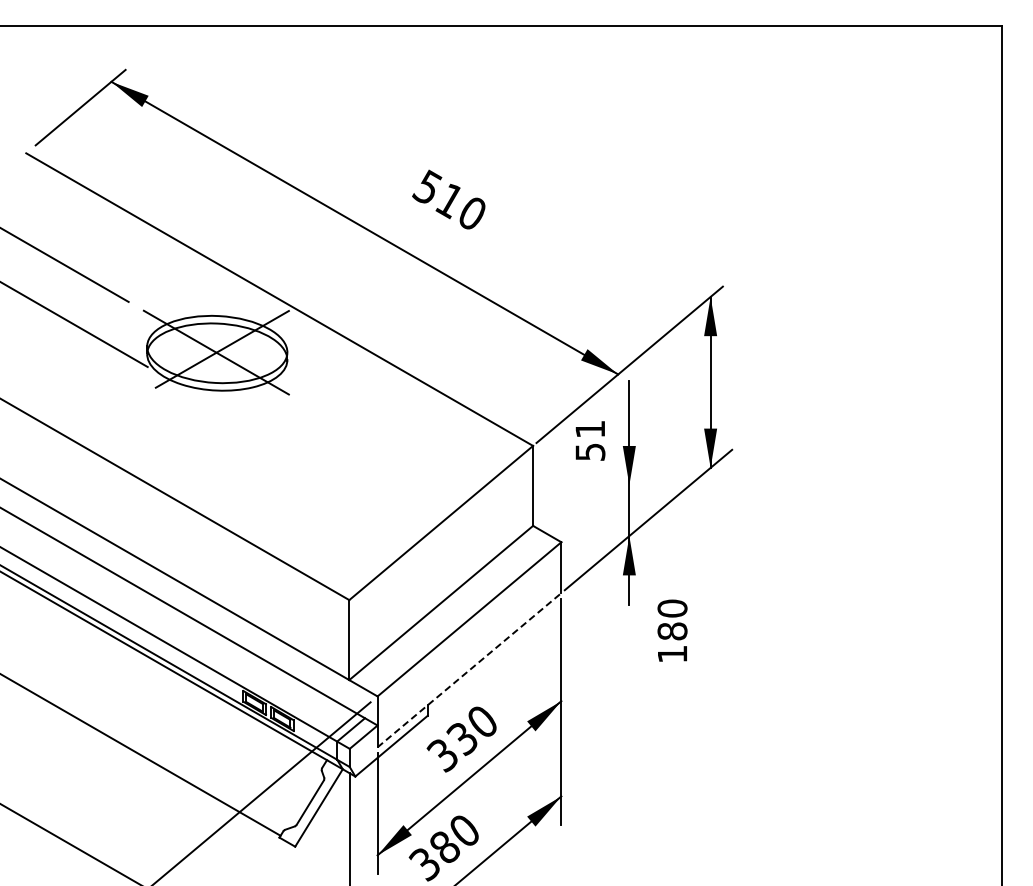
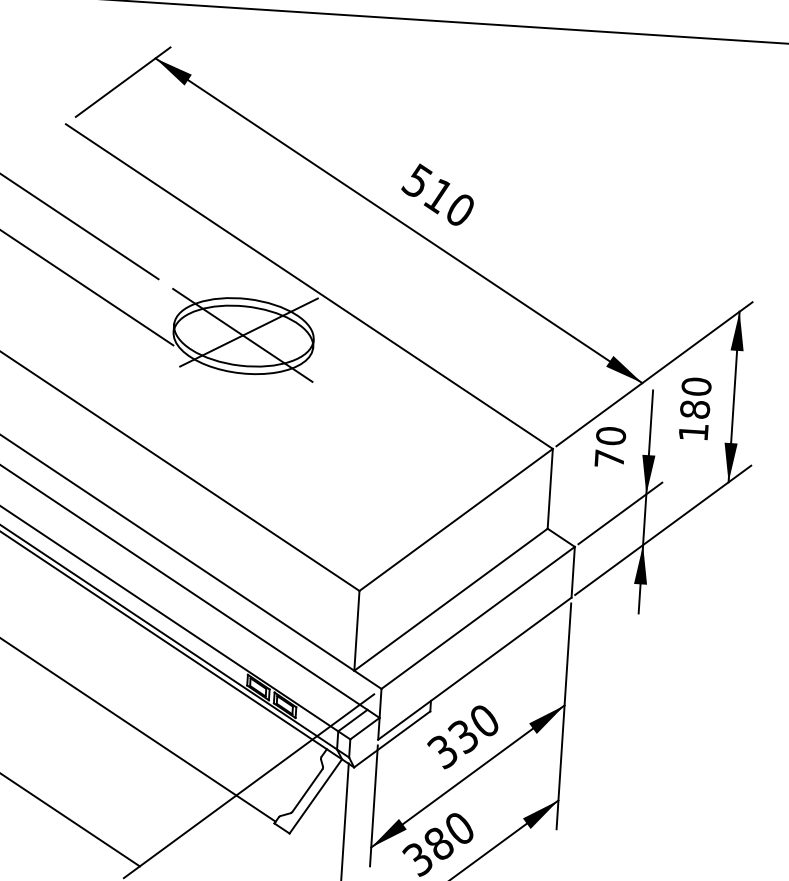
text: (448, 199) -> (437, 194), moved
text: (590, 440) -> (610, 447), 51 -> 70
line: (604, 505) -> (620, 512), added
text: (672, 630) -> (695, 408), moved
line: (469, 670) -> (474, 668), dashed -> solid

